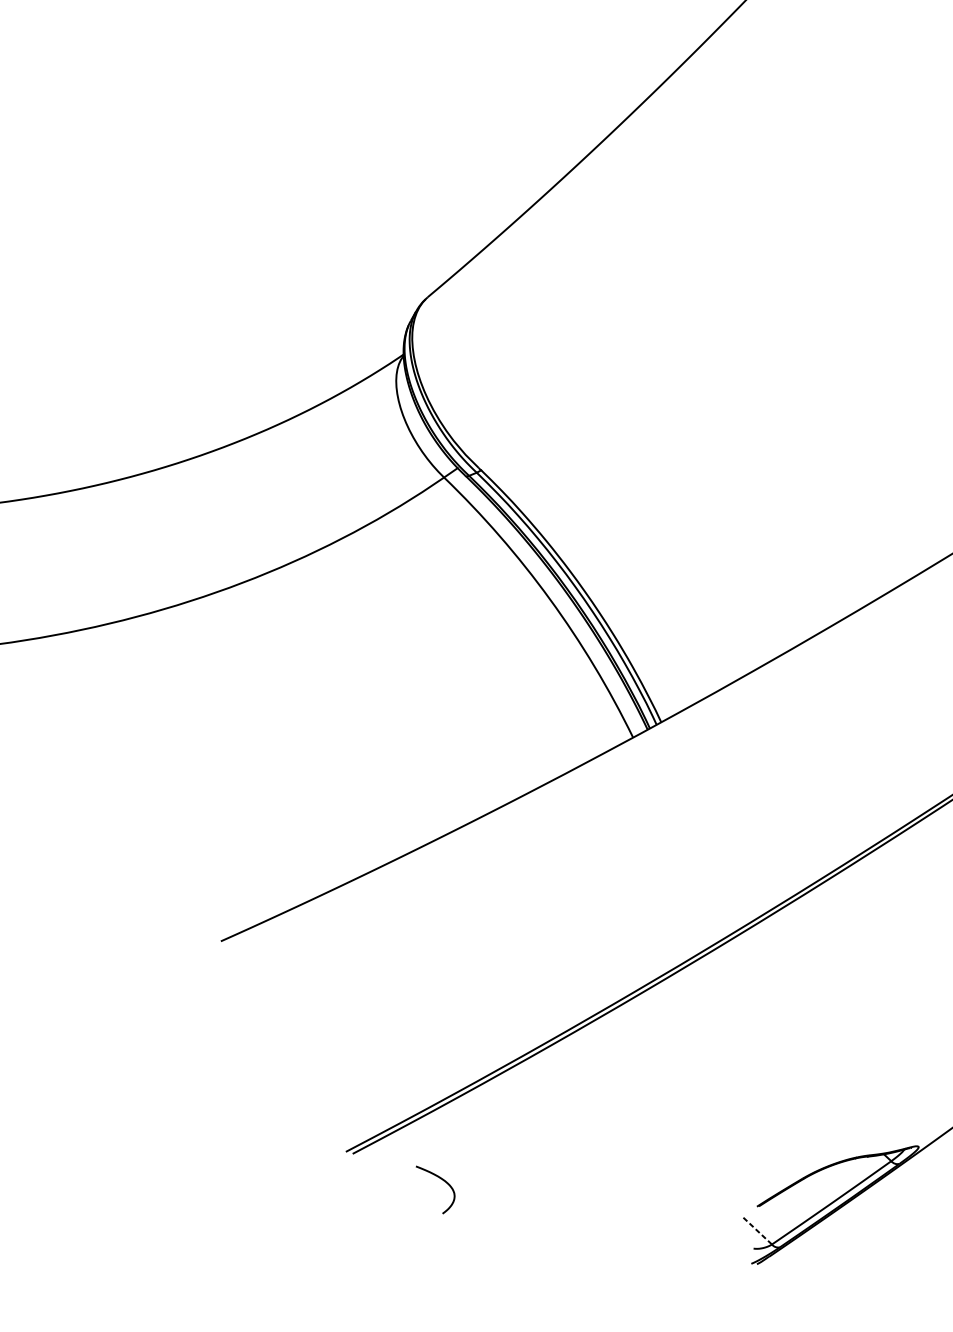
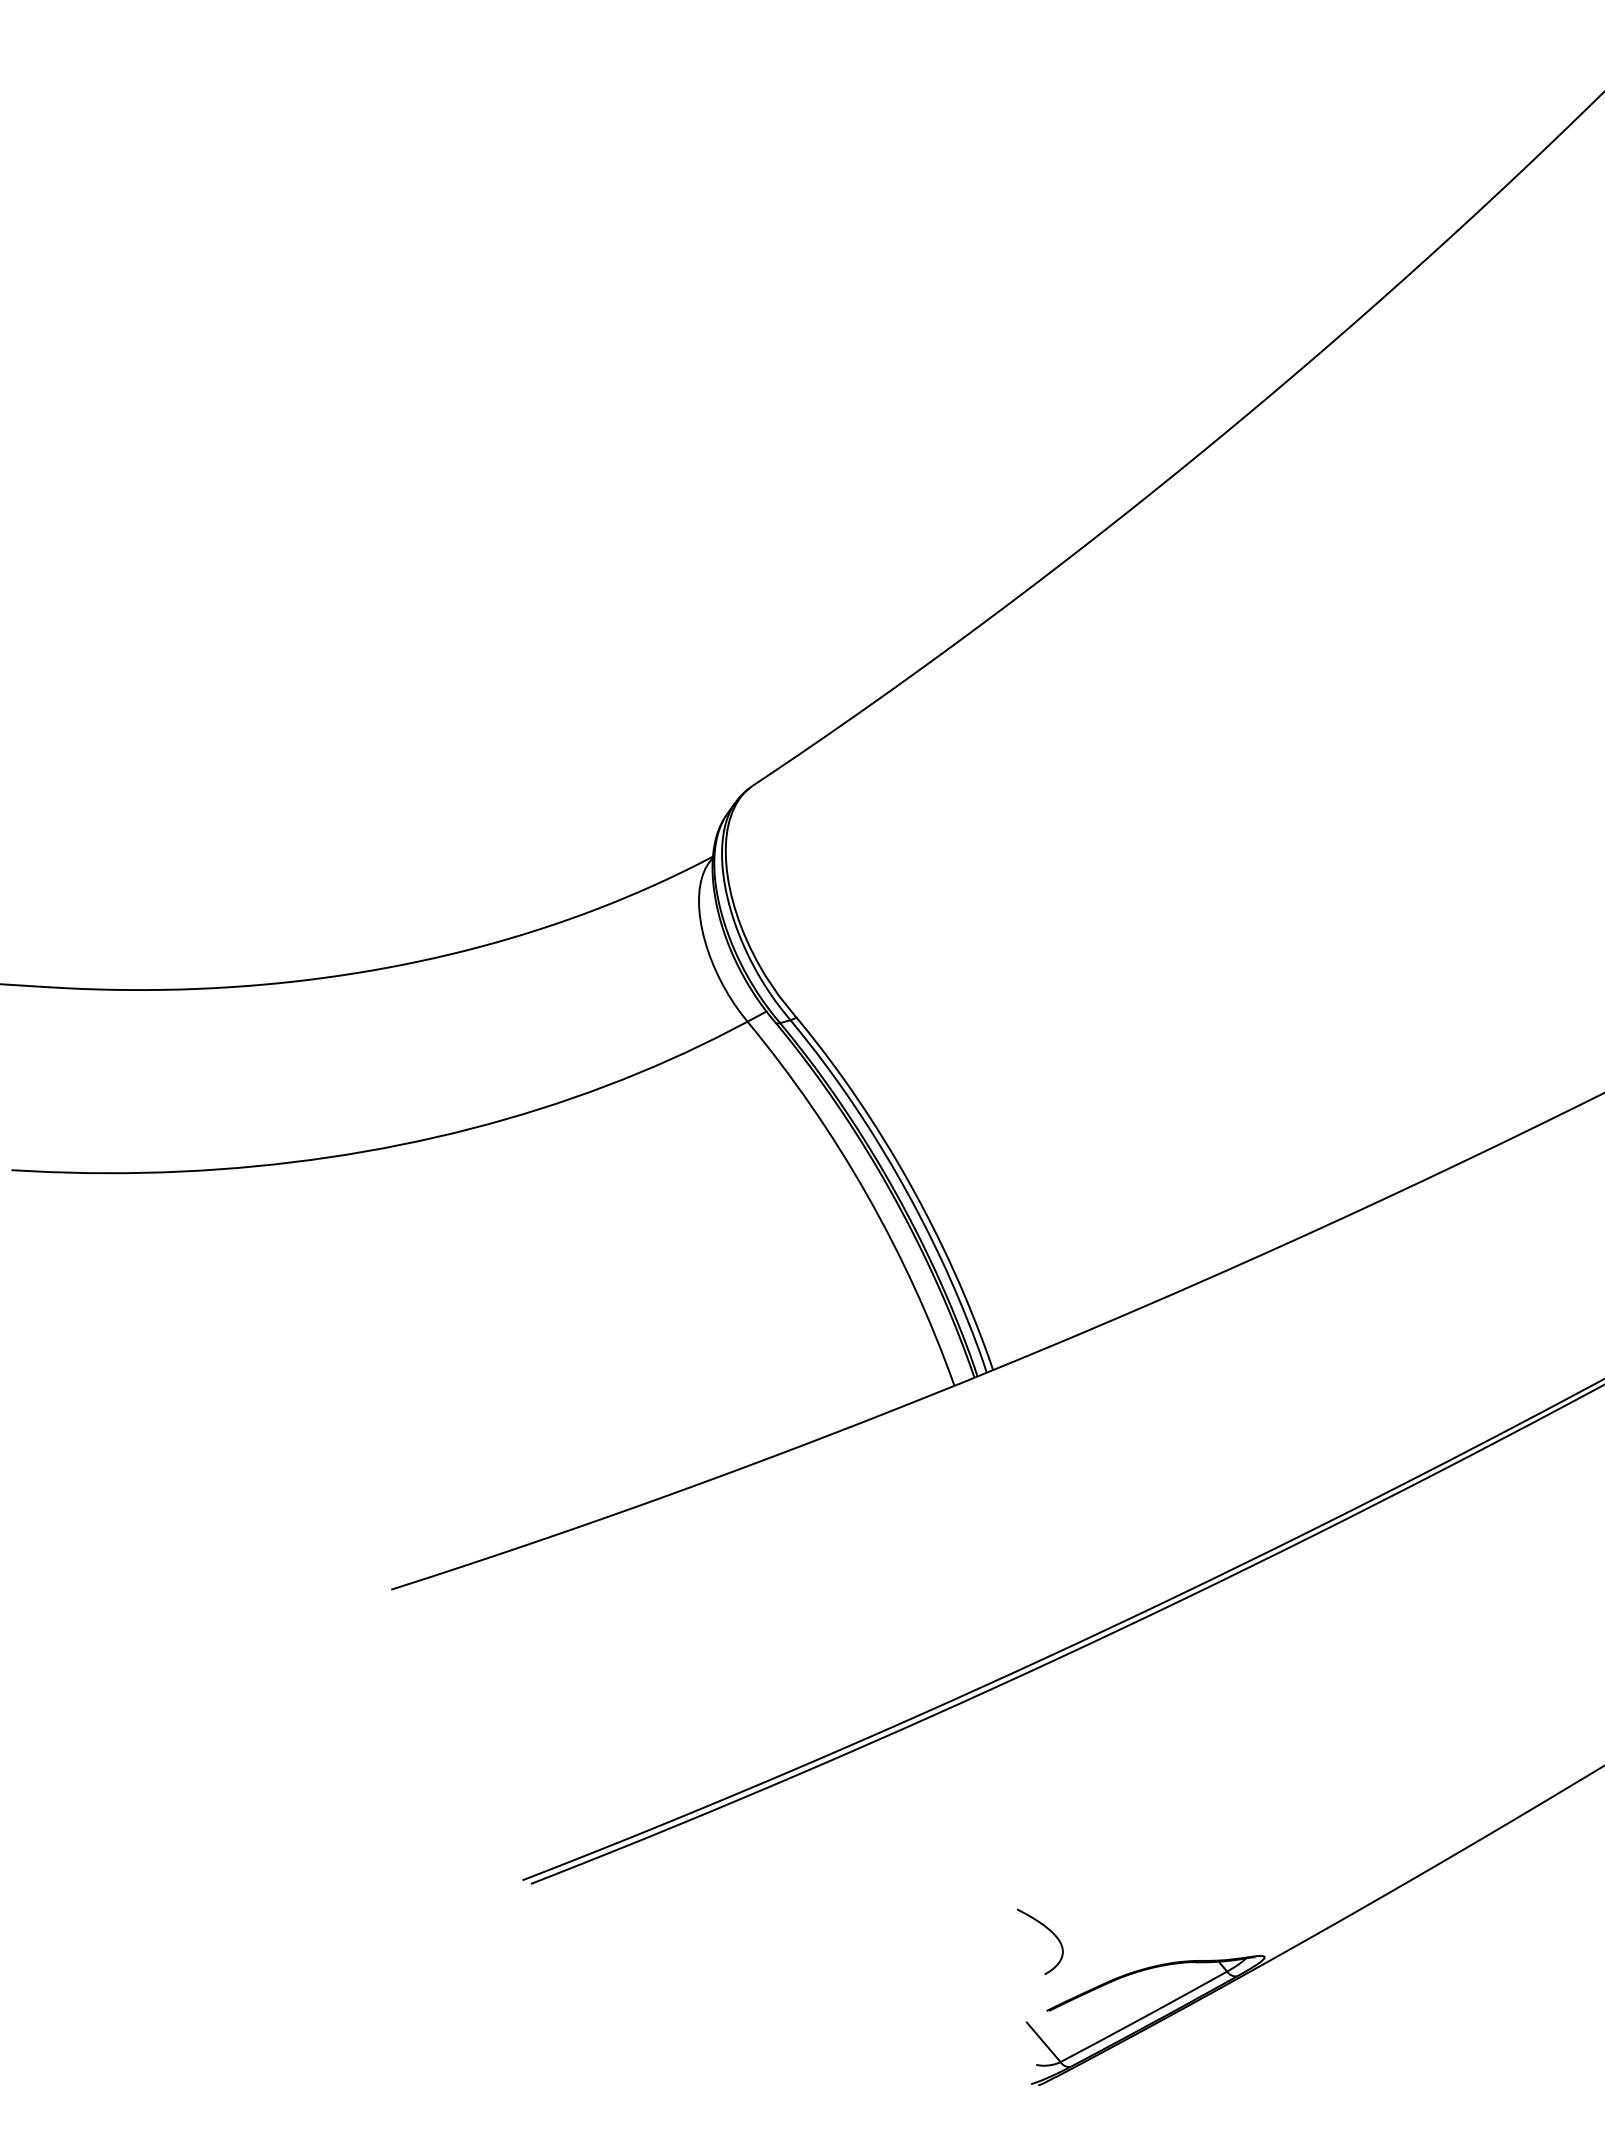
curve: (442, 1180) -> (1049, 1931), moved
line: (757, 1230) -> (1043, 2041), dashed -> solid

